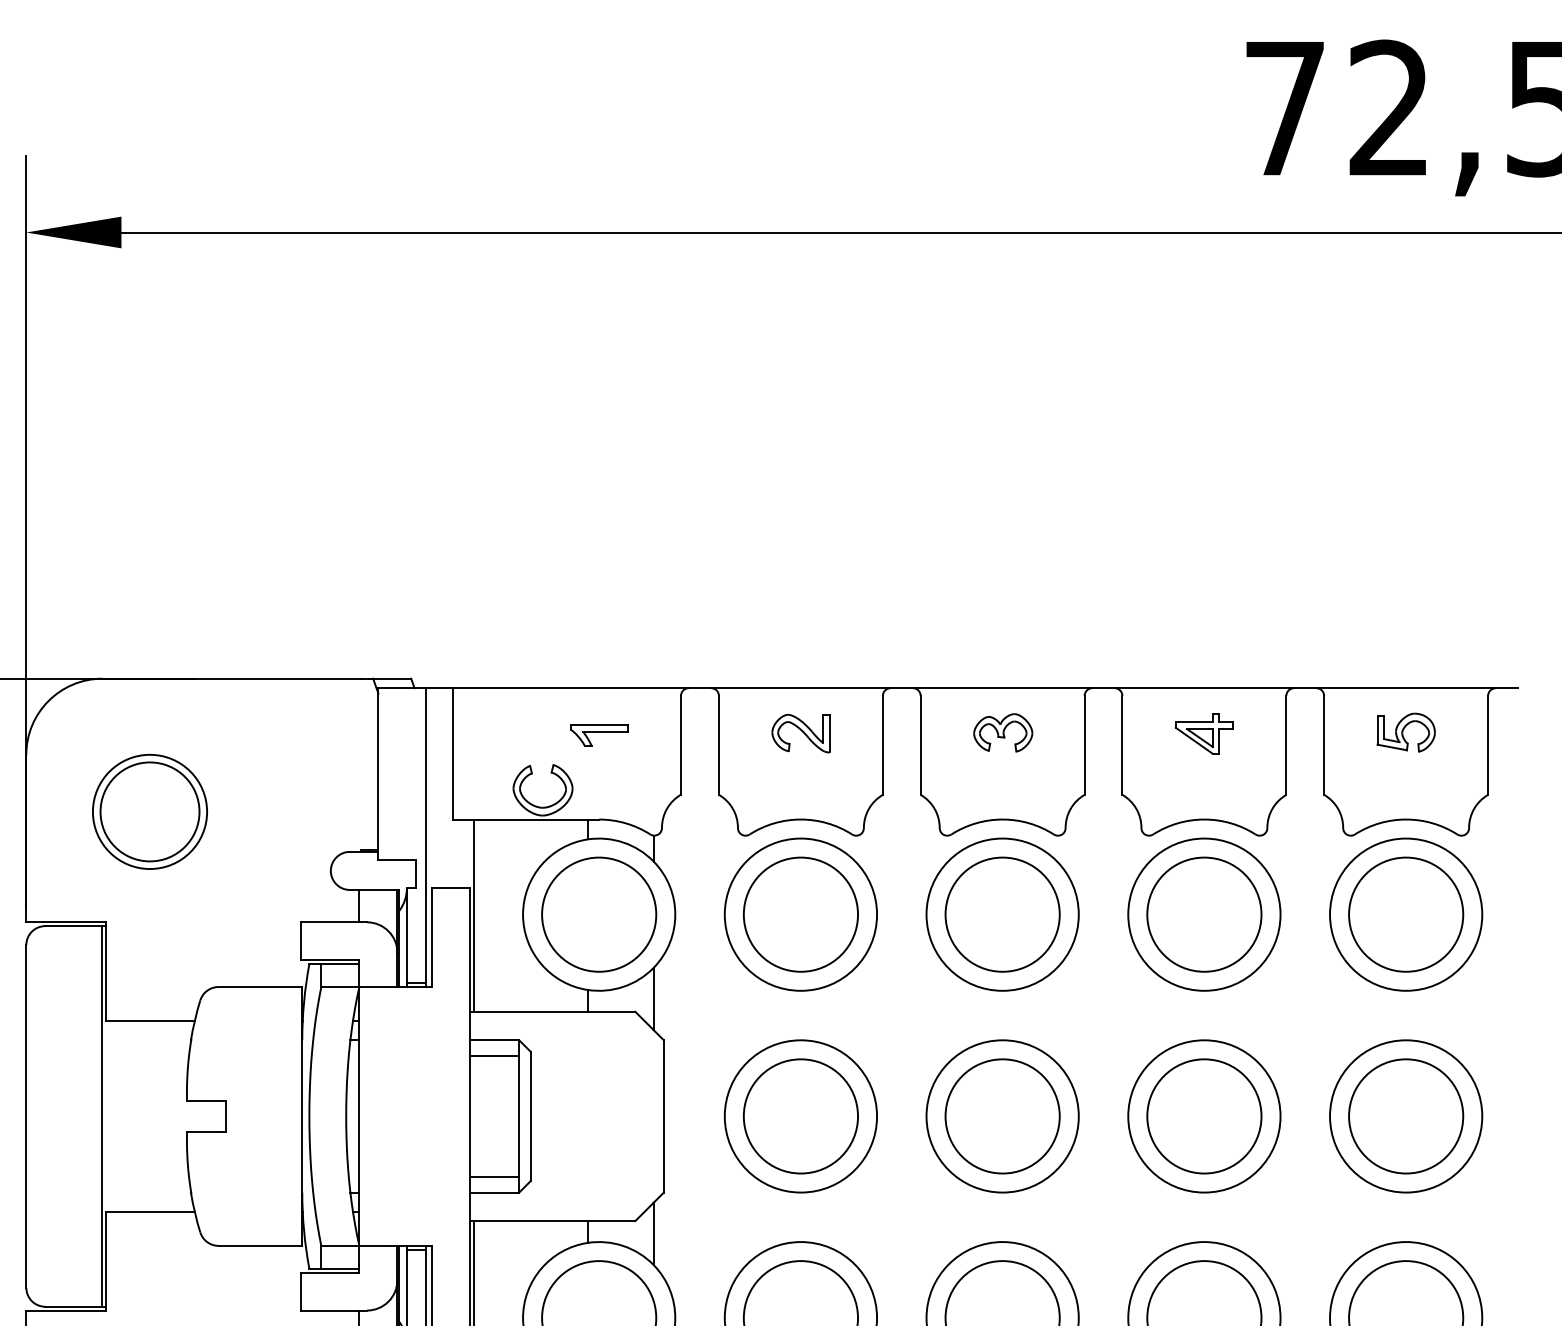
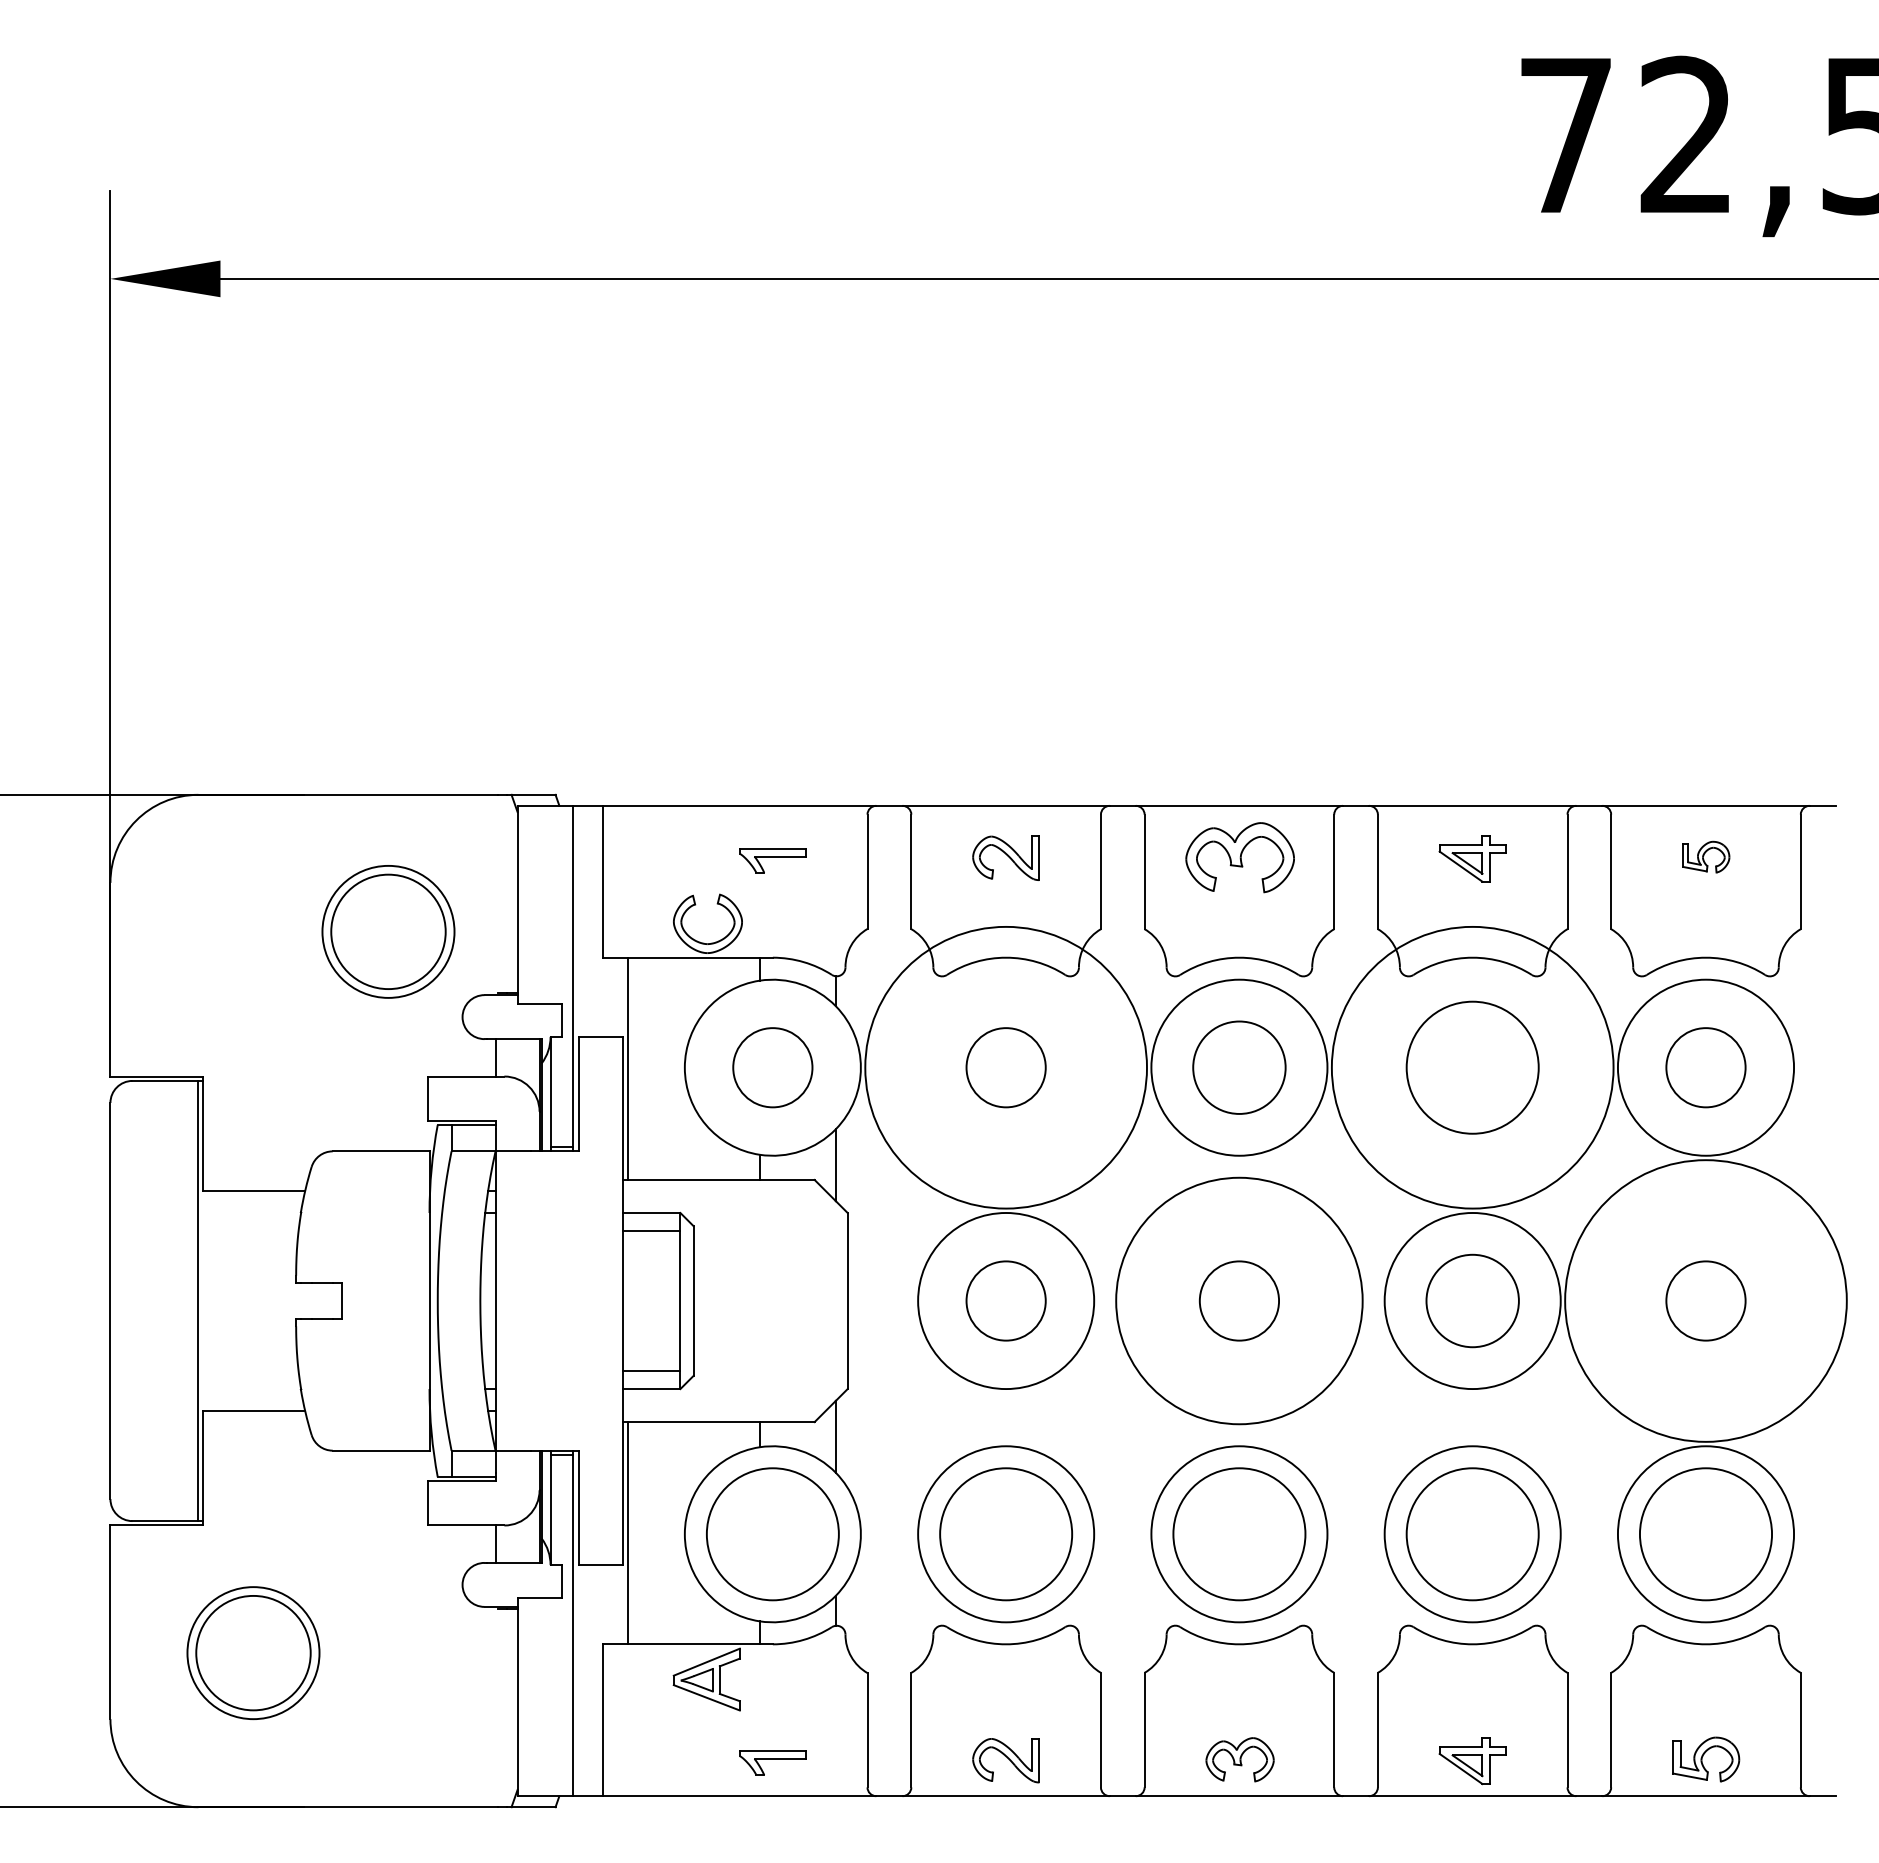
part: (1002, 732) -> (1239, 856), size x1.6
part: (1406, 732) -> (1706, 856), size x0.7
part: (150, 811) -> (388, 931), moved
circle: (598, 914) -> (772, 1067), size x0.6
circle: (801, 914) -> (1006, 1067), size x0.6
circle: (801, 914) -> (1006, 1067), size x1.6
circle: (1002, 914) -> (1239, 1067), size x0.7
circle: (1204, 914) -> (1472, 1067), size x1.6
circle: (1405, 914) -> (1705, 1067), size x0.6
circle: (1002, 1115) -> (1239, 1300), size x1.4
circle: (1405, 1115) -> (1705, 1300), size x1.6
circle: (801, 1116) -> (1006, 1301), size x0.6
circle: (1002, 1116) -> (1239, 1301), size x0.6
circle: (1204, 1116) -> (1472, 1301), size x0.7
circle: (1405, 1116) -> (1705, 1301), size x0.6

